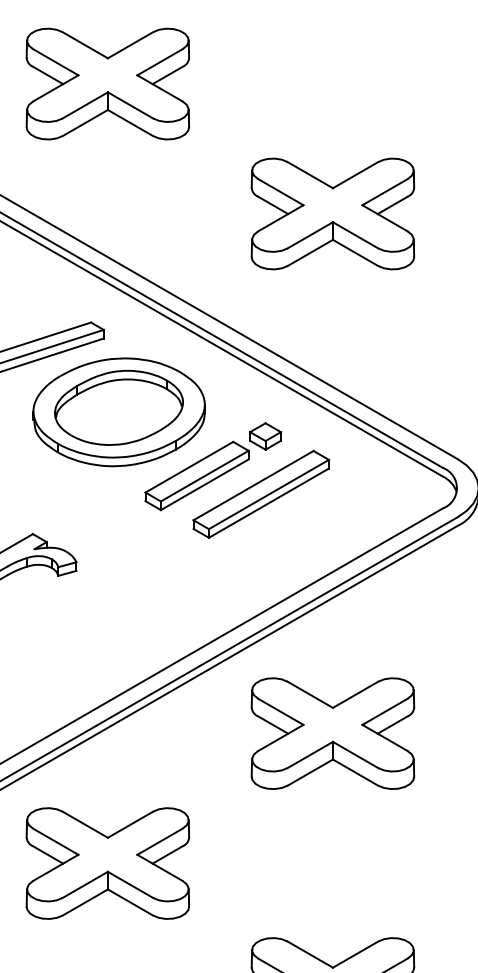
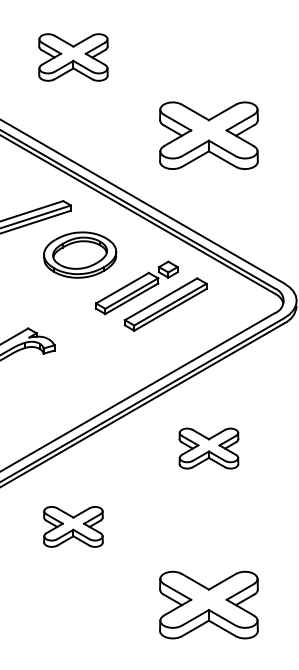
part: (108, 84) -> (73, 57), size x0.7
part: (117, 411) -> (79, 254), size x0.7
part: (332, 733) -> (208, 448), size x0.6
part: (108, 862) -> (73, 526), size x0.6

